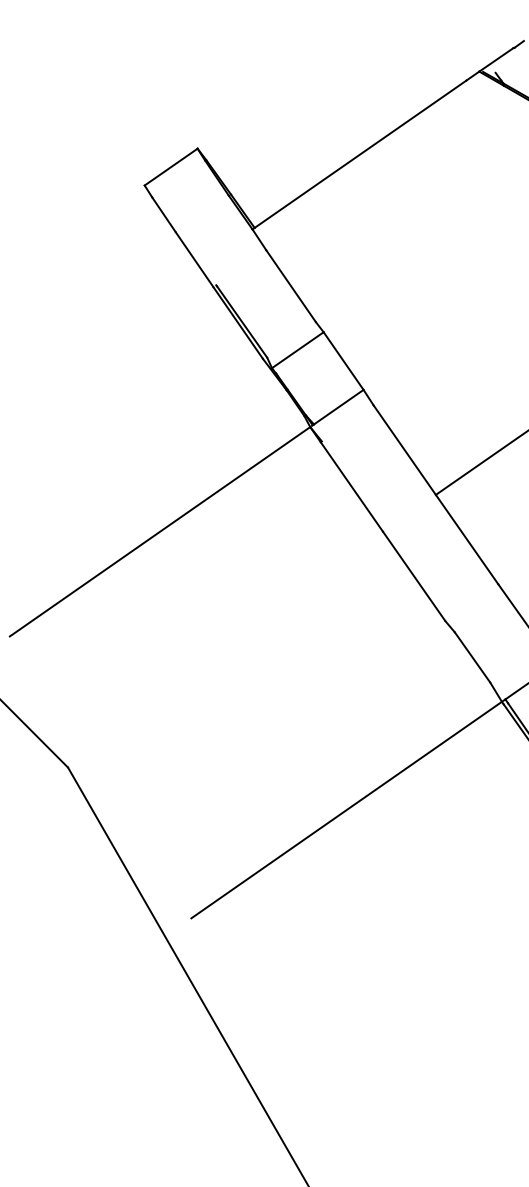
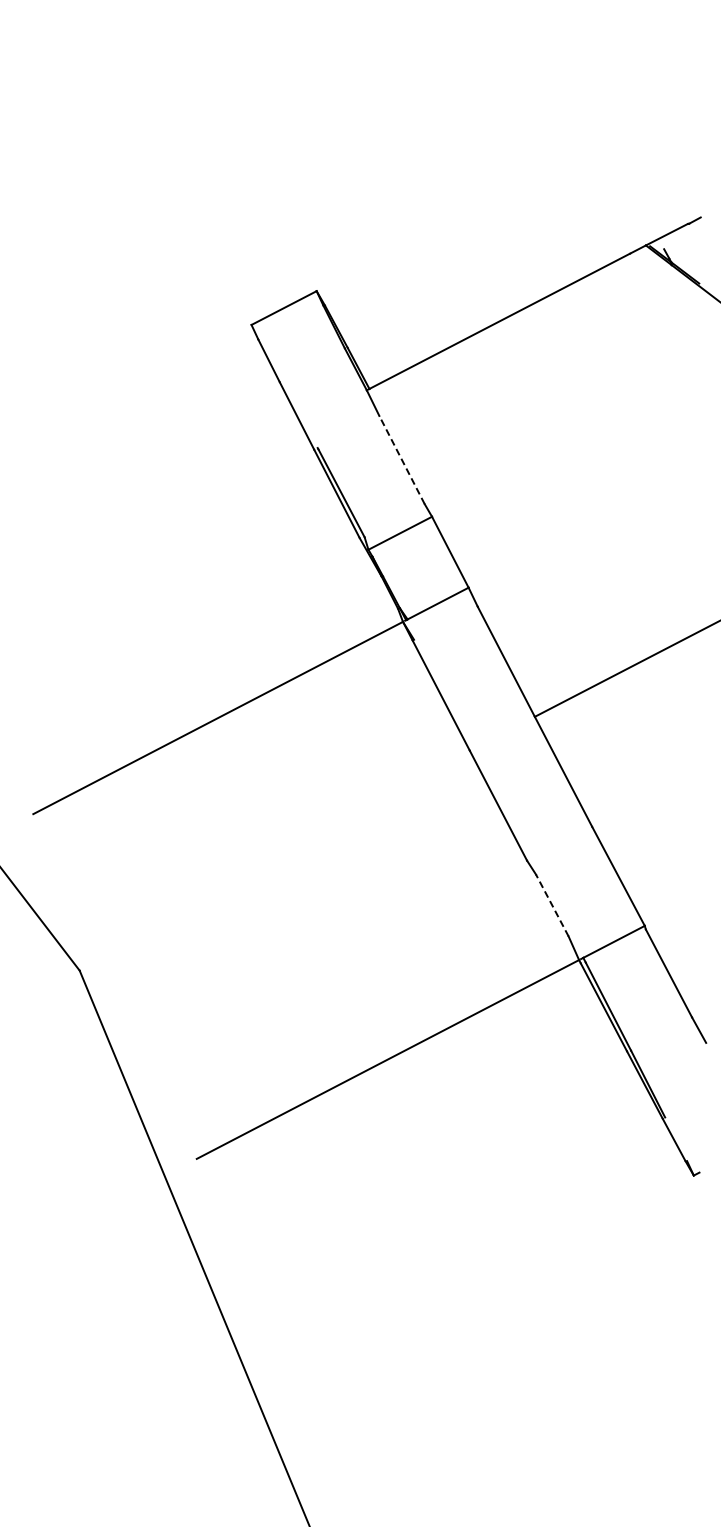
line: (291, 286) -> (402, 460), solid -> dashed
line: (472, 657) -> (552, 905), solid -> dashed

